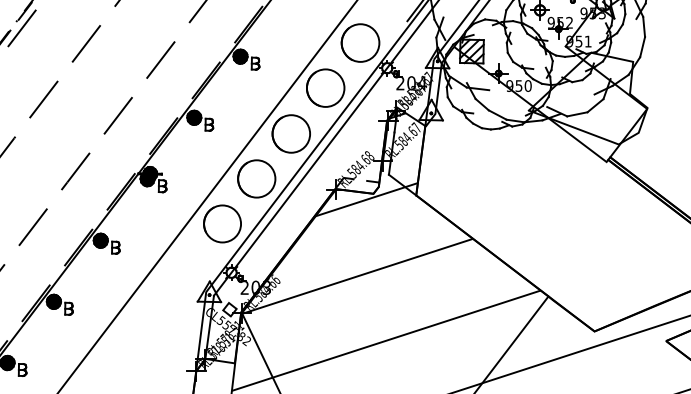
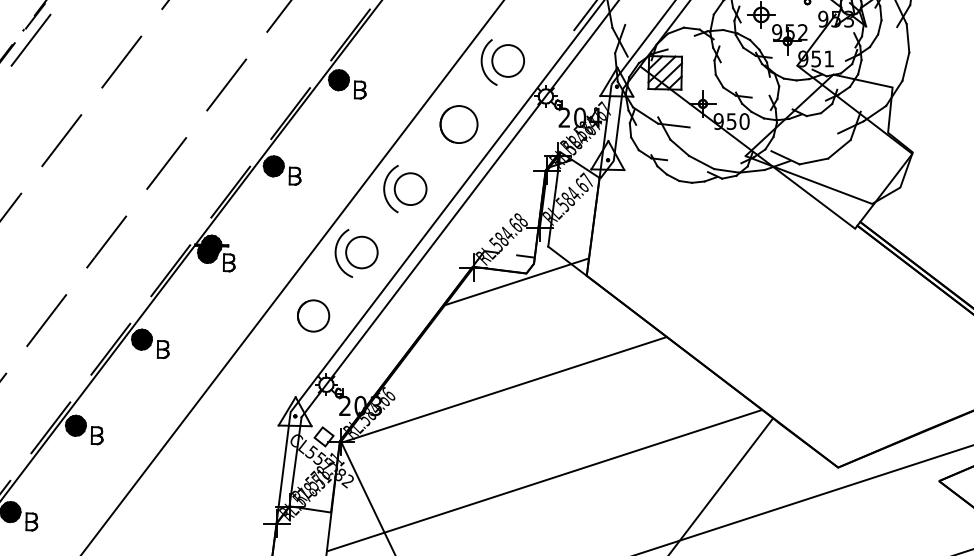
circle: (360, 42) -> (507, 60), size x0.6
part: (325, 88) -> (458, 124), size x0.7
circle: (291, 133) -> (410, 188), size x0.6
circle: (256, 178) -> (361, 252), size x0.6
circle: (222, 223) -> (313, 315), size x0.6

